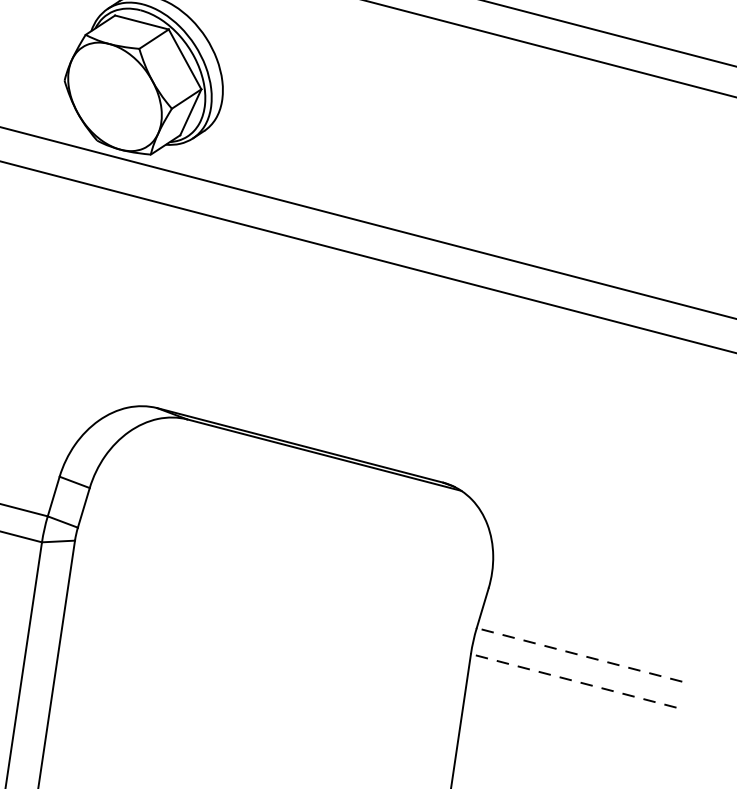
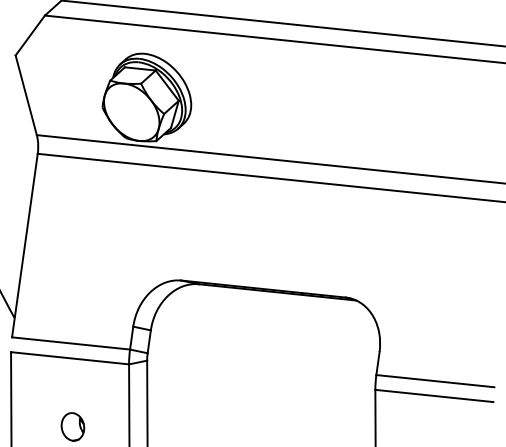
line: (577, 655) -> (434, 381), dashed -> solid
line: (572, 679) -> (433, 395), dashed -> solid

